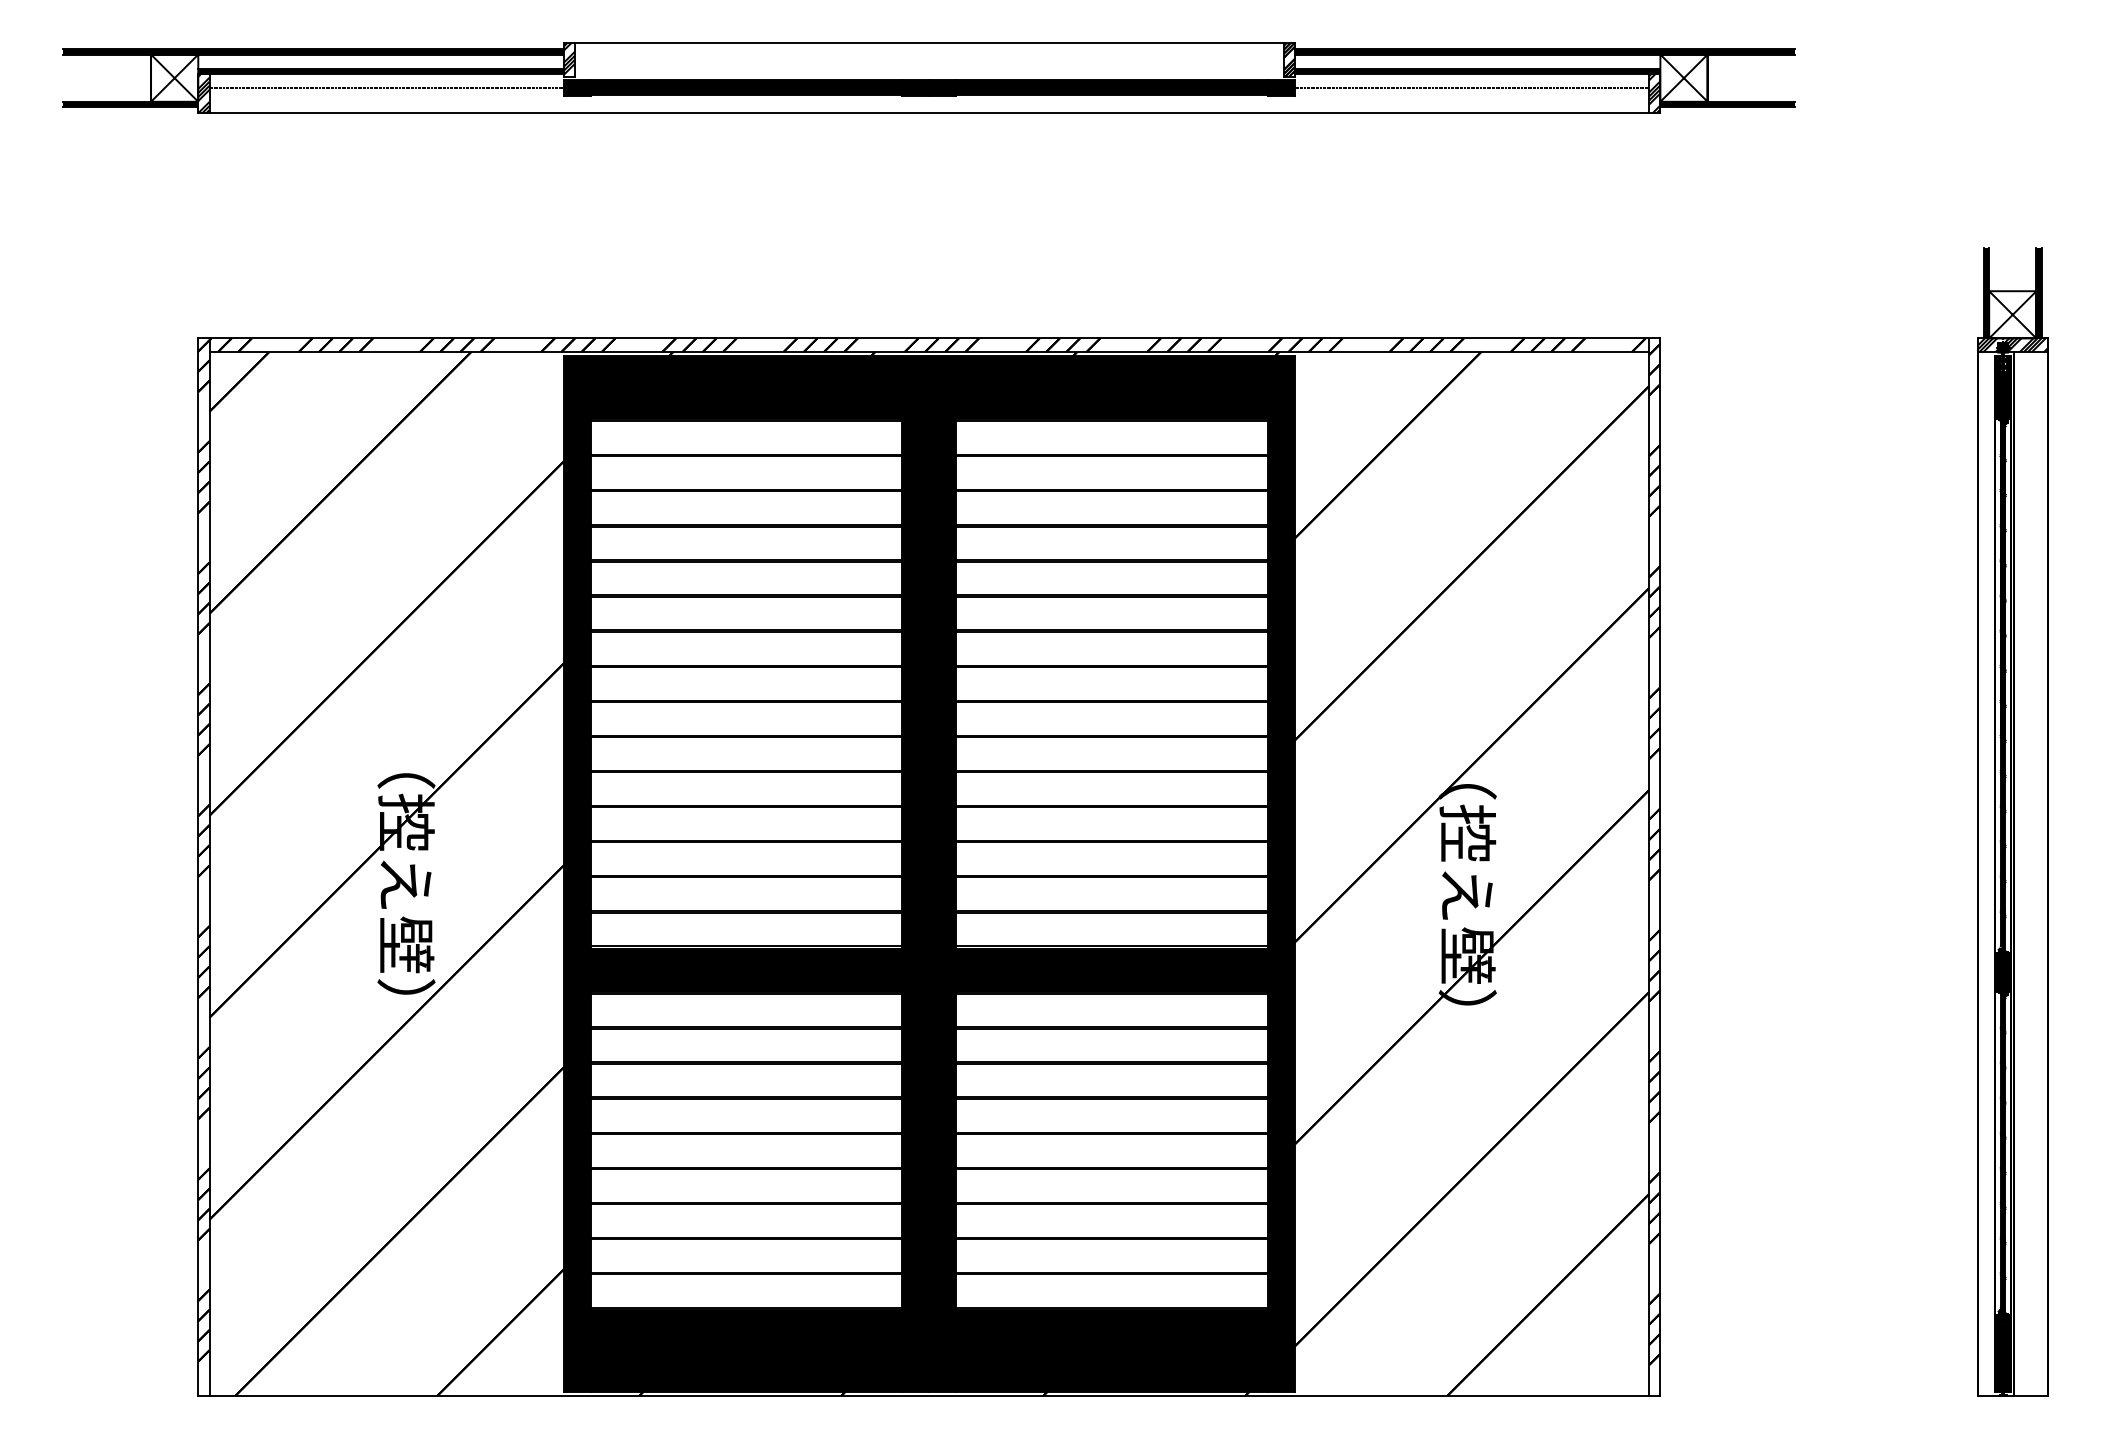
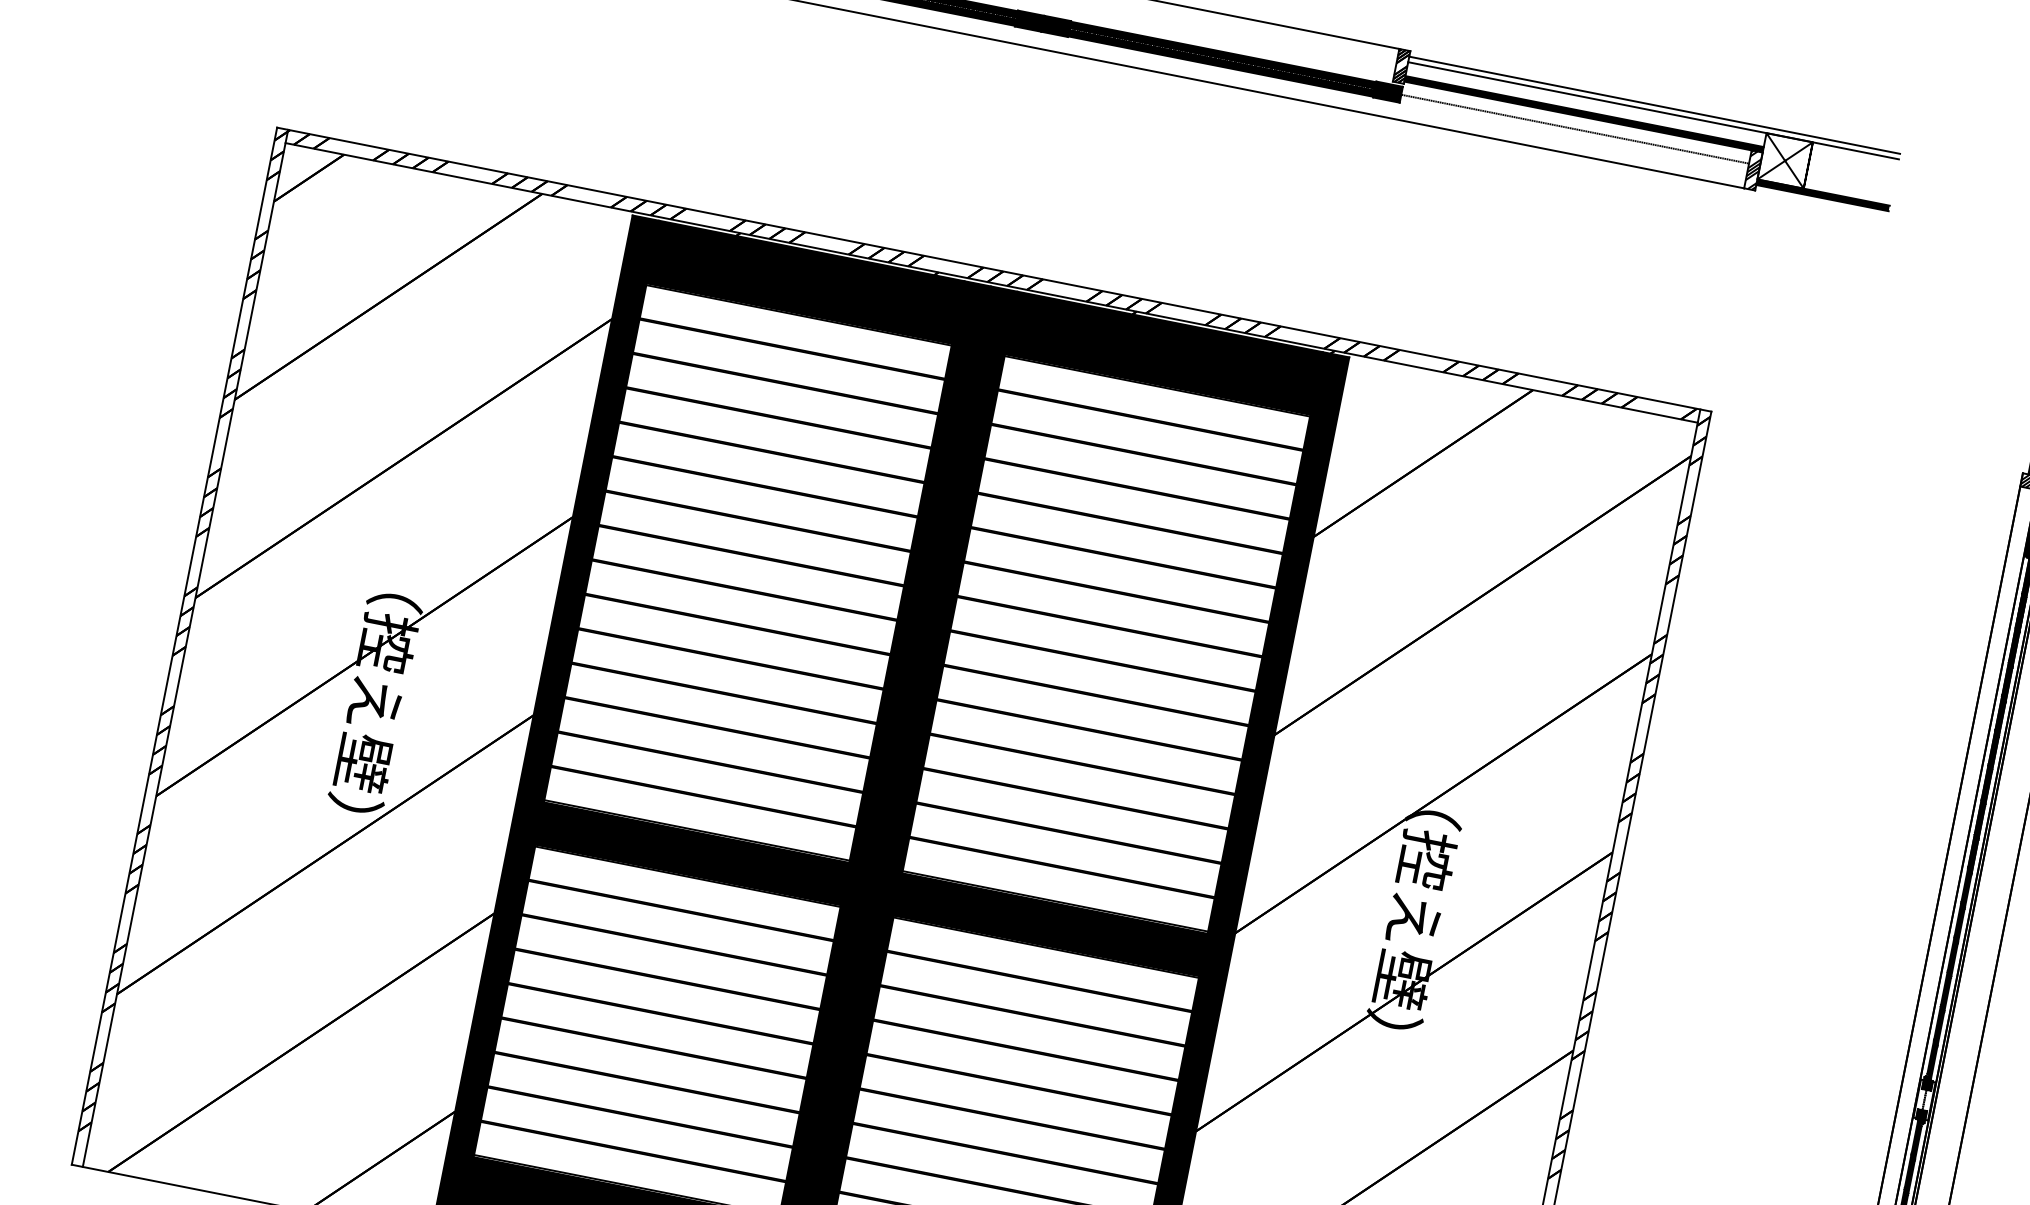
fill: (1545, 51) -> (1654, 107), removed
fill: (2002, 972) -> (1923, 1100), removed

